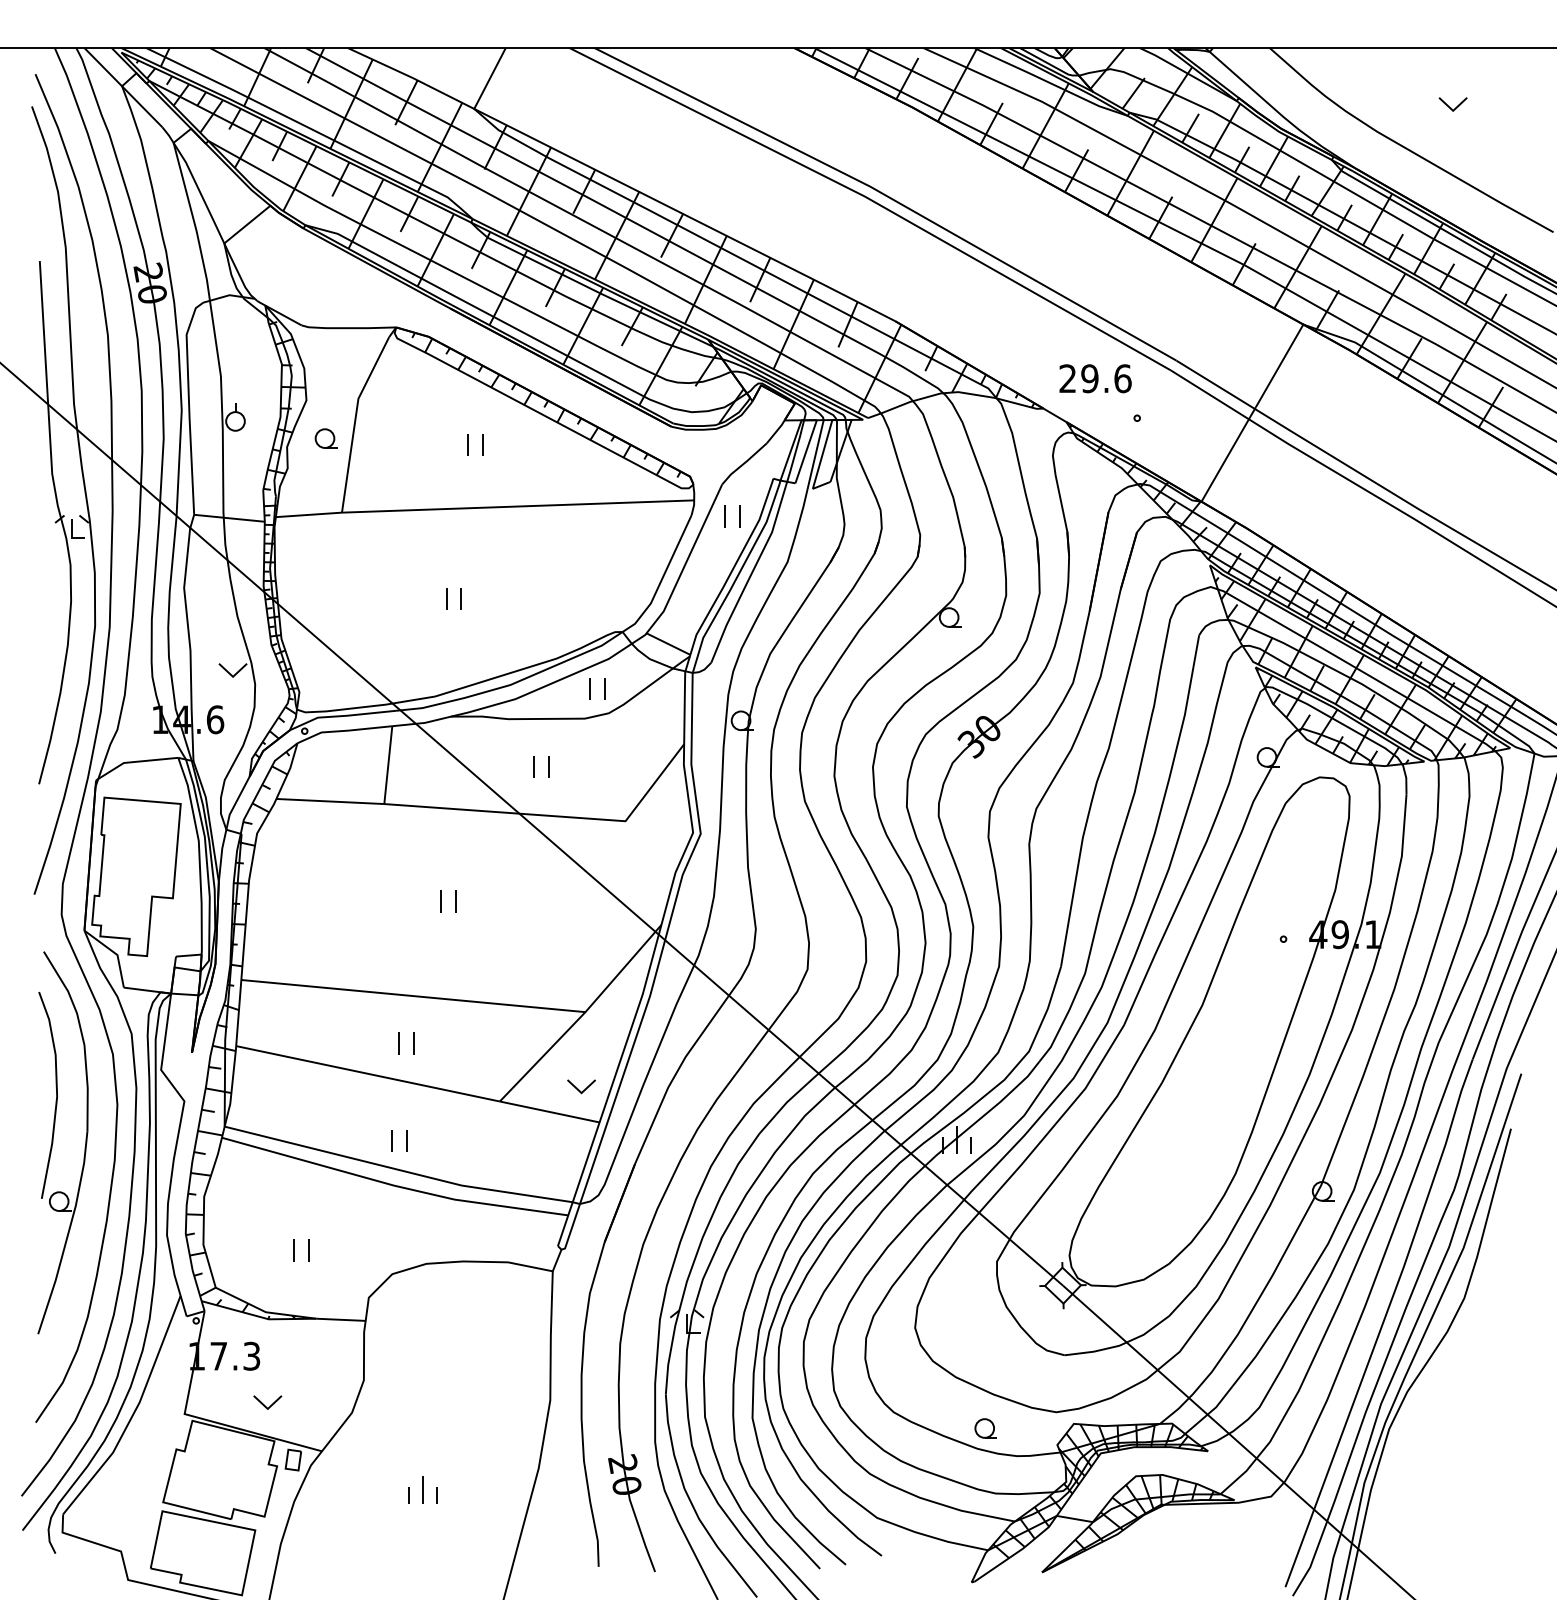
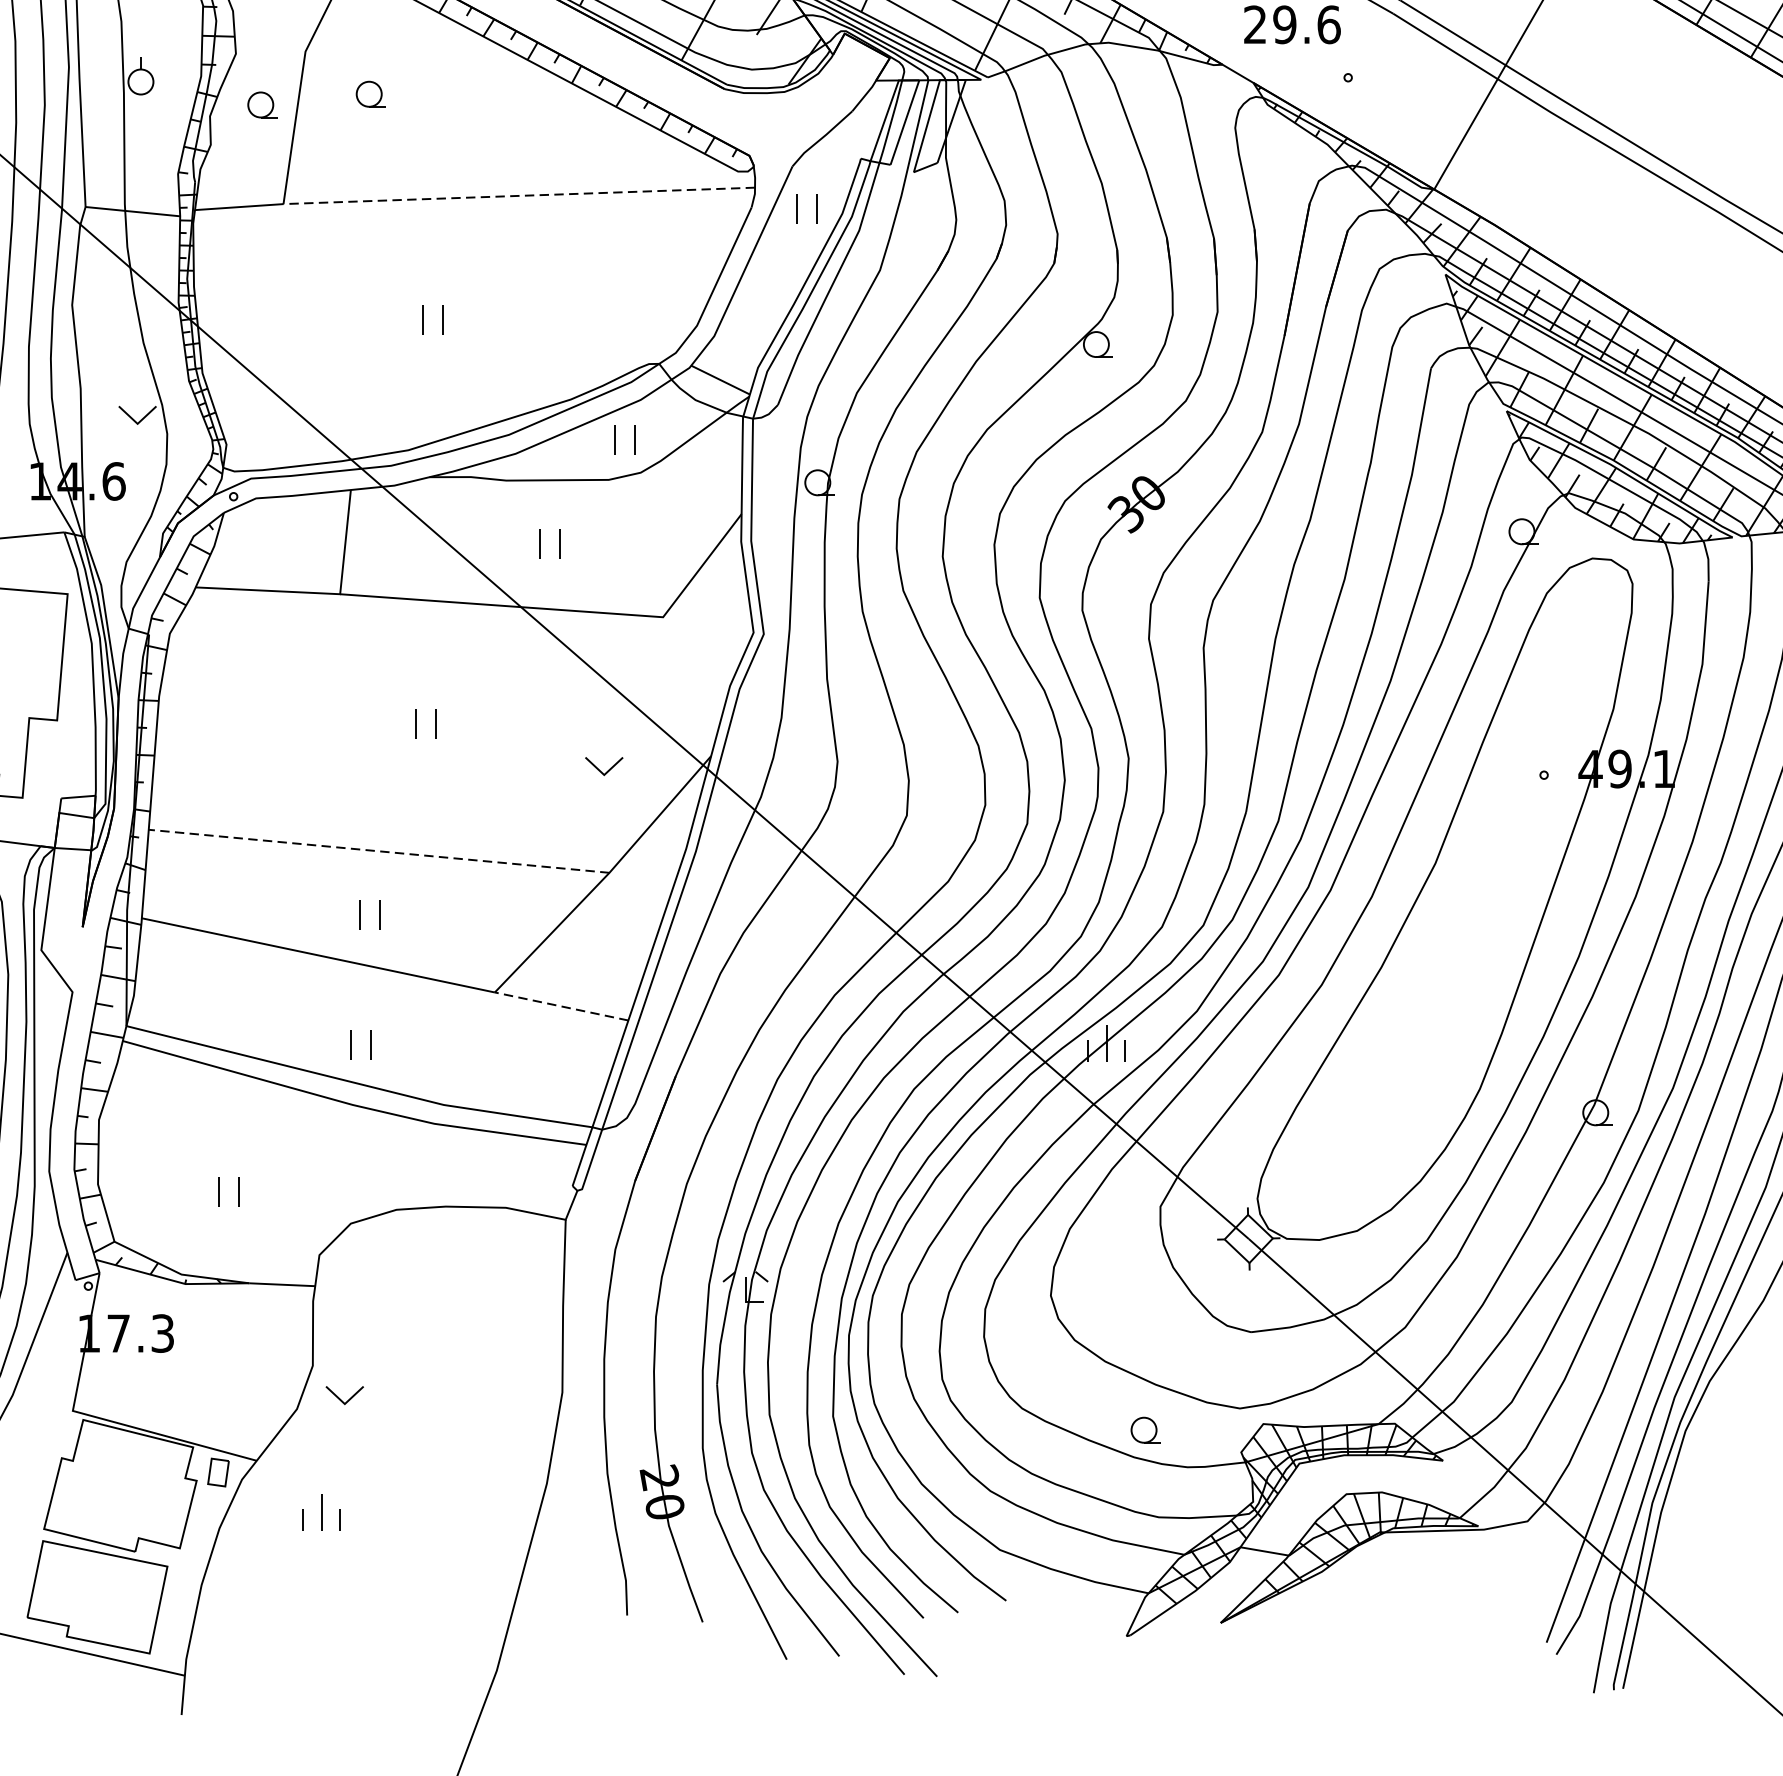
part: (406, 430) -> (369, 94), added
part: (468, 444) -> (452, 112), removed
line: (517, 506) -> (518, 195), solid -> dashed
line: (413, 996) -> (379, 851), solid -> dashed
part: (581, 1086) -> (604, 766), moved
line: (549, 1111) -> (561, 1005), solid -> dashed
part: (267, 1402) -> (344, 1395), moved
part: (422, 1489) -> (321, 1511), moved

